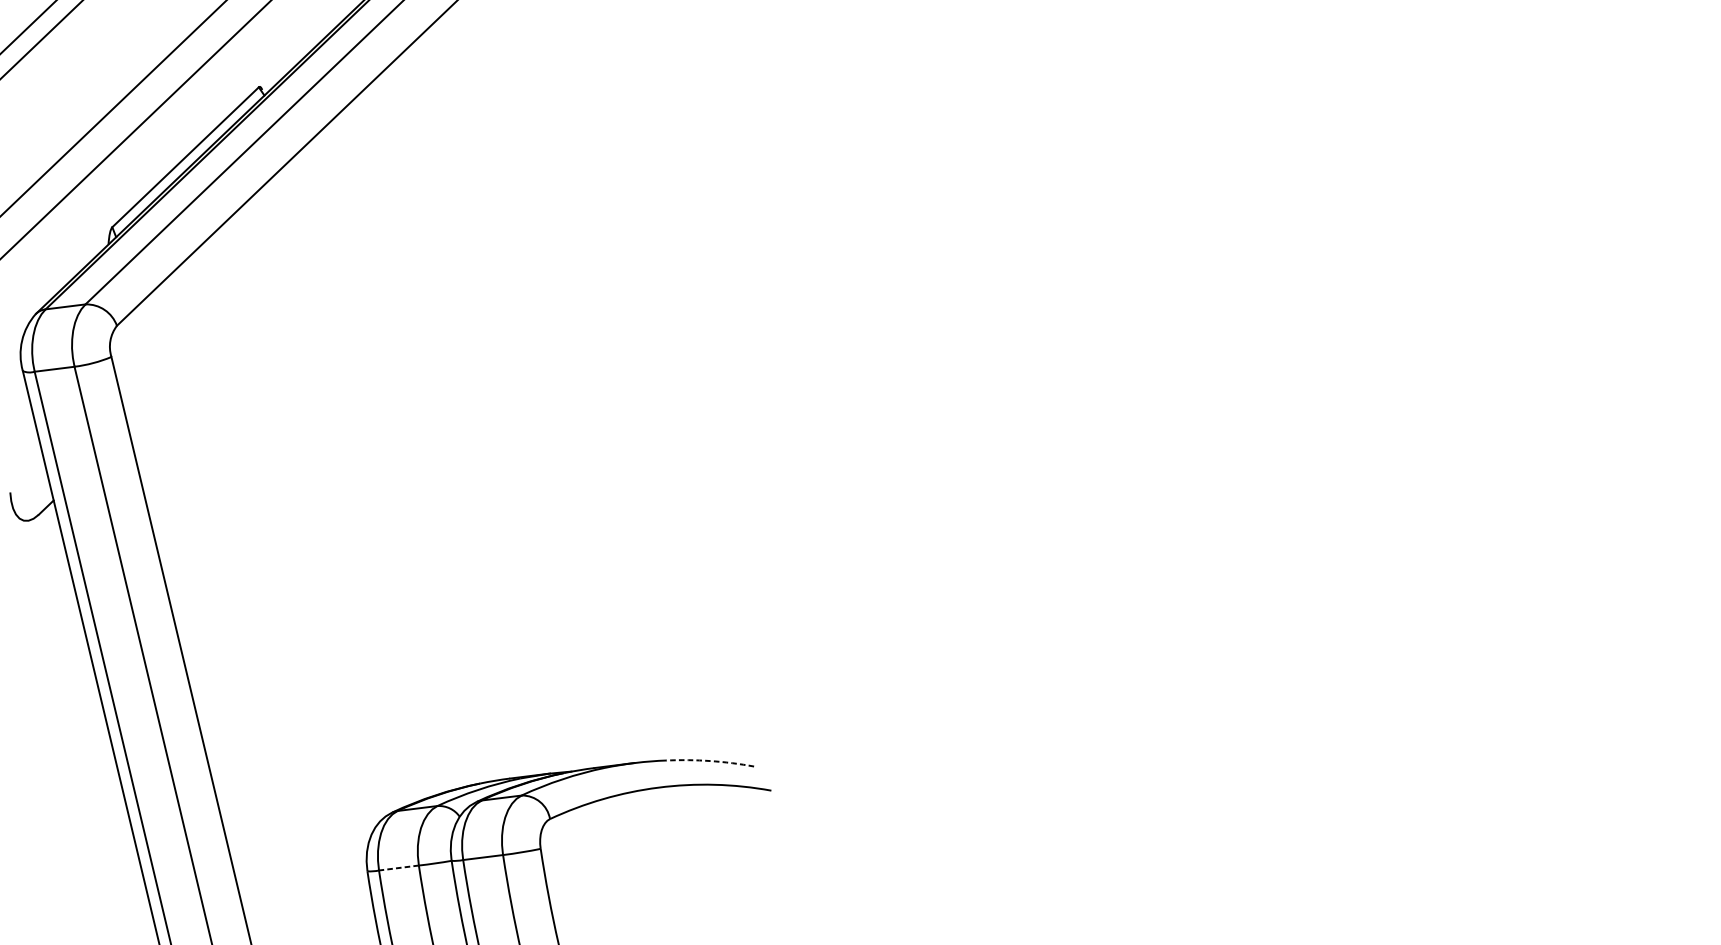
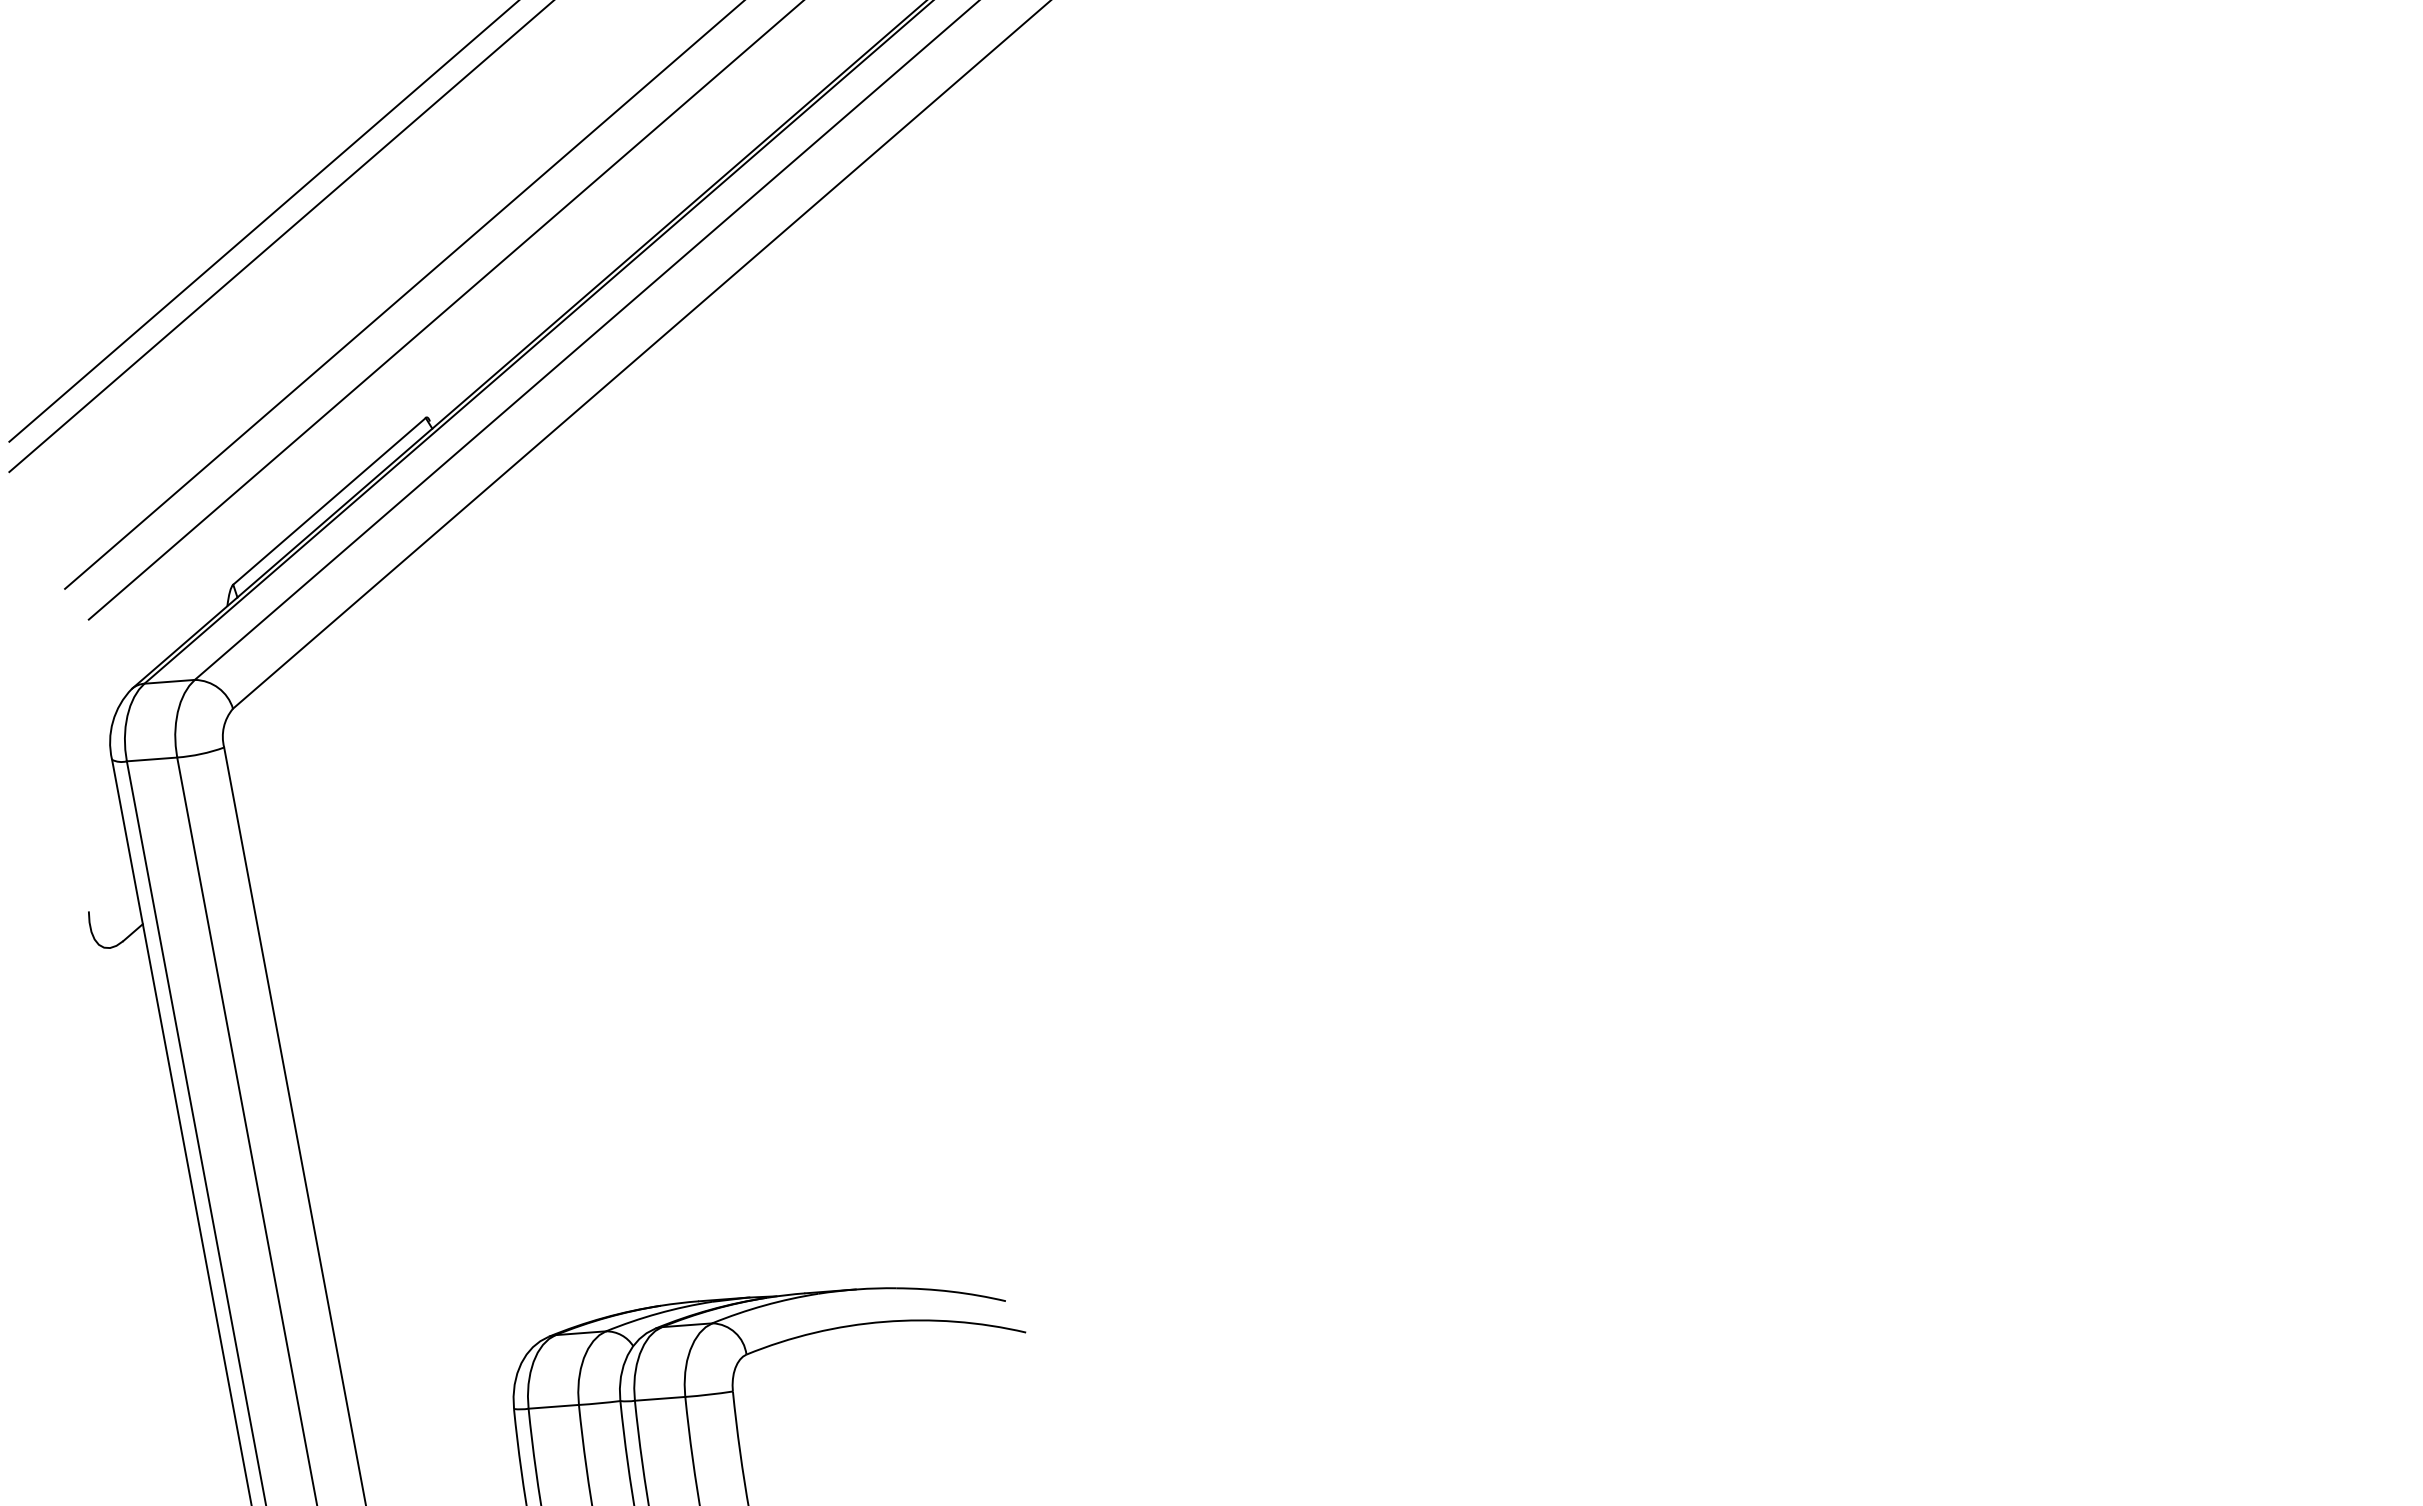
arc: (710, 760) -> (951, 1291), dashed -> solid
line: (398, 867) -> (553, 1406), dashed -> solid

